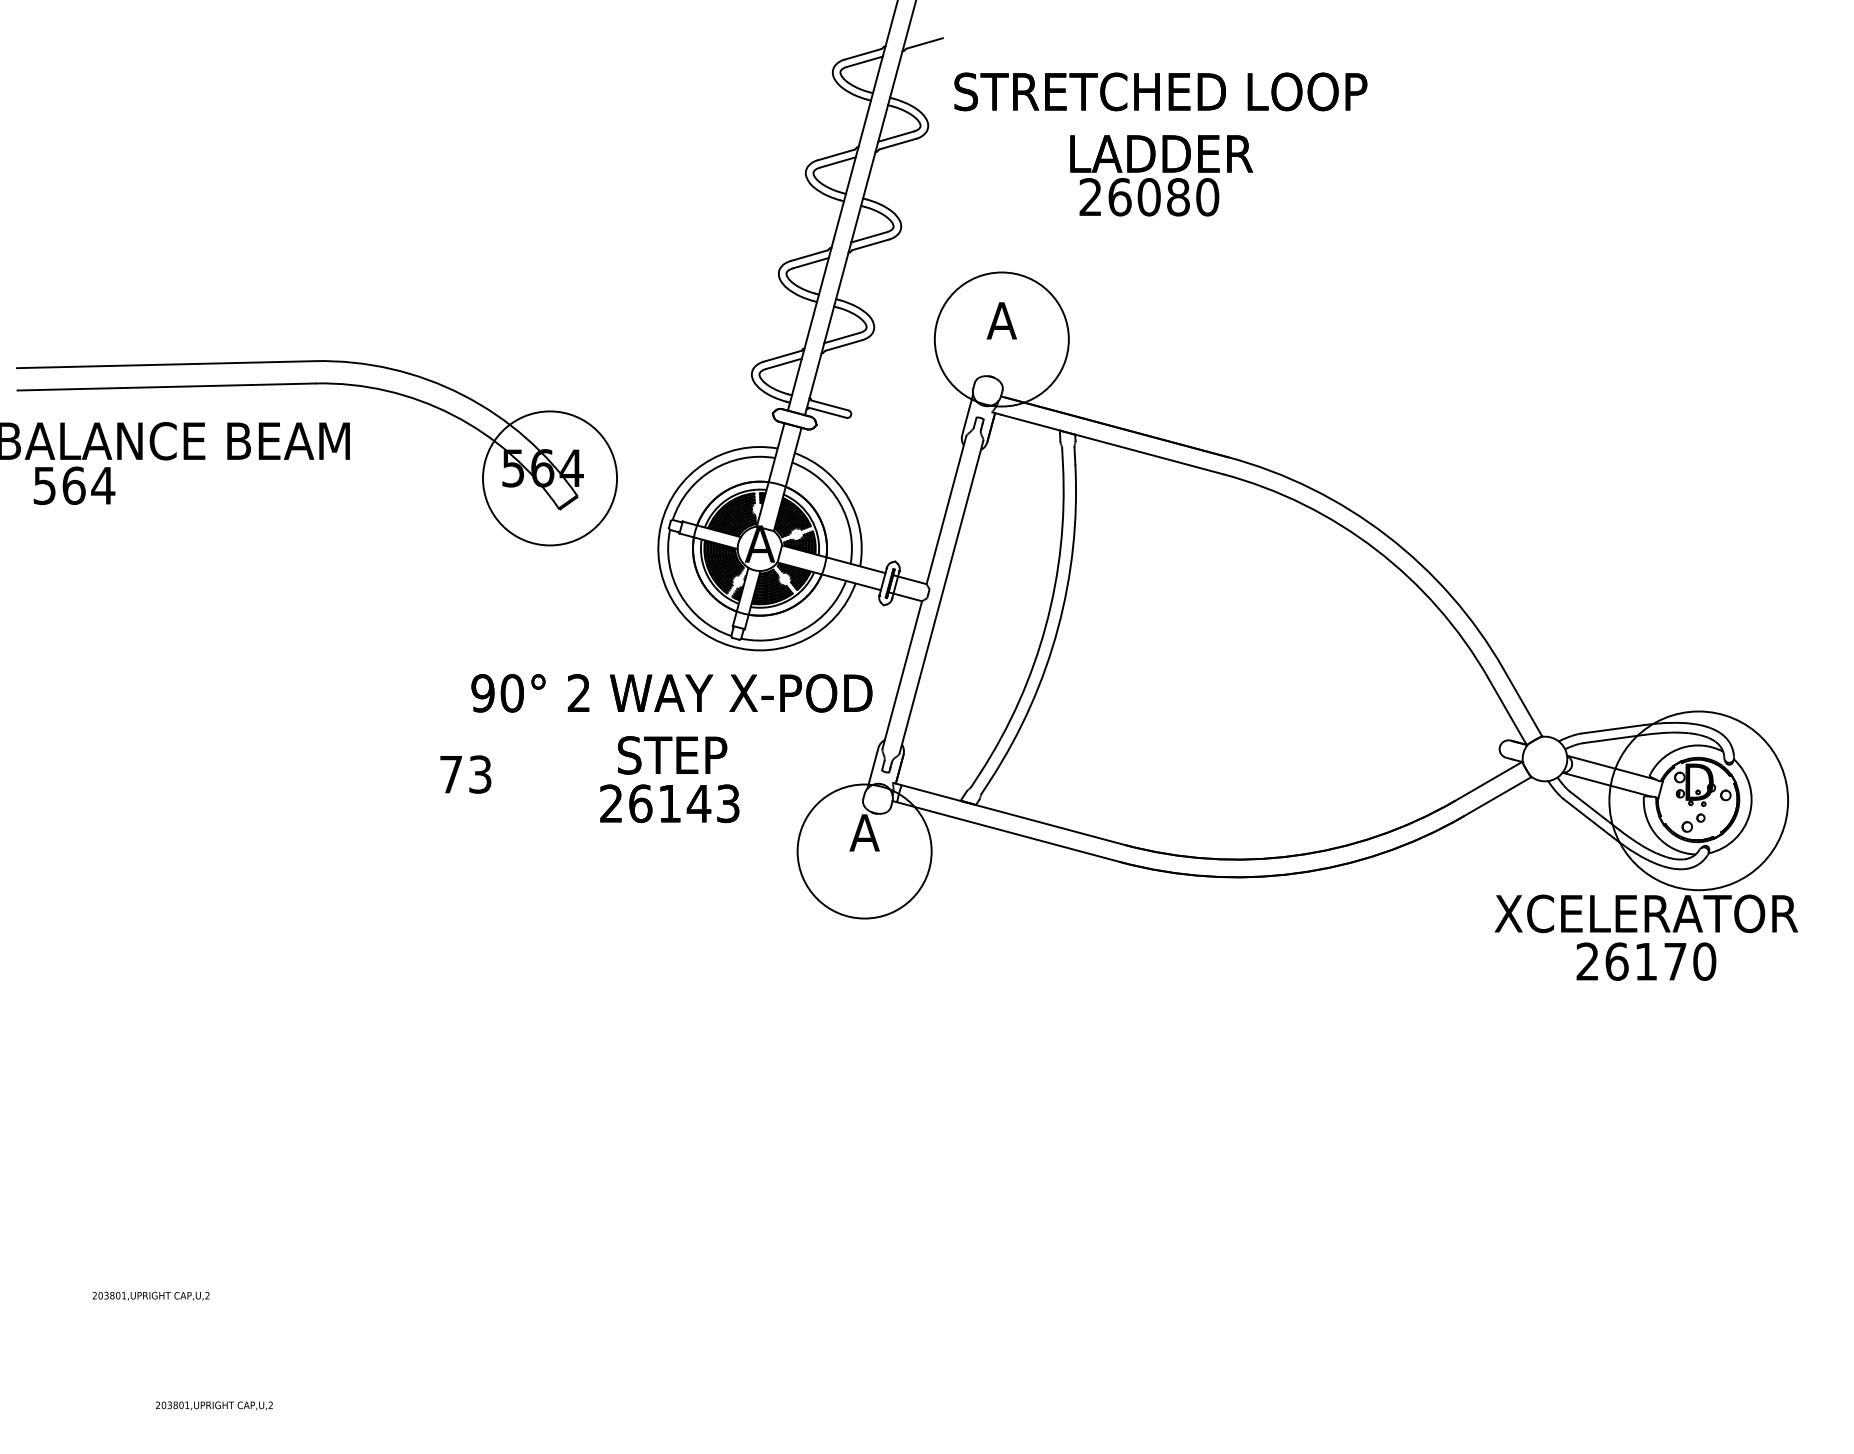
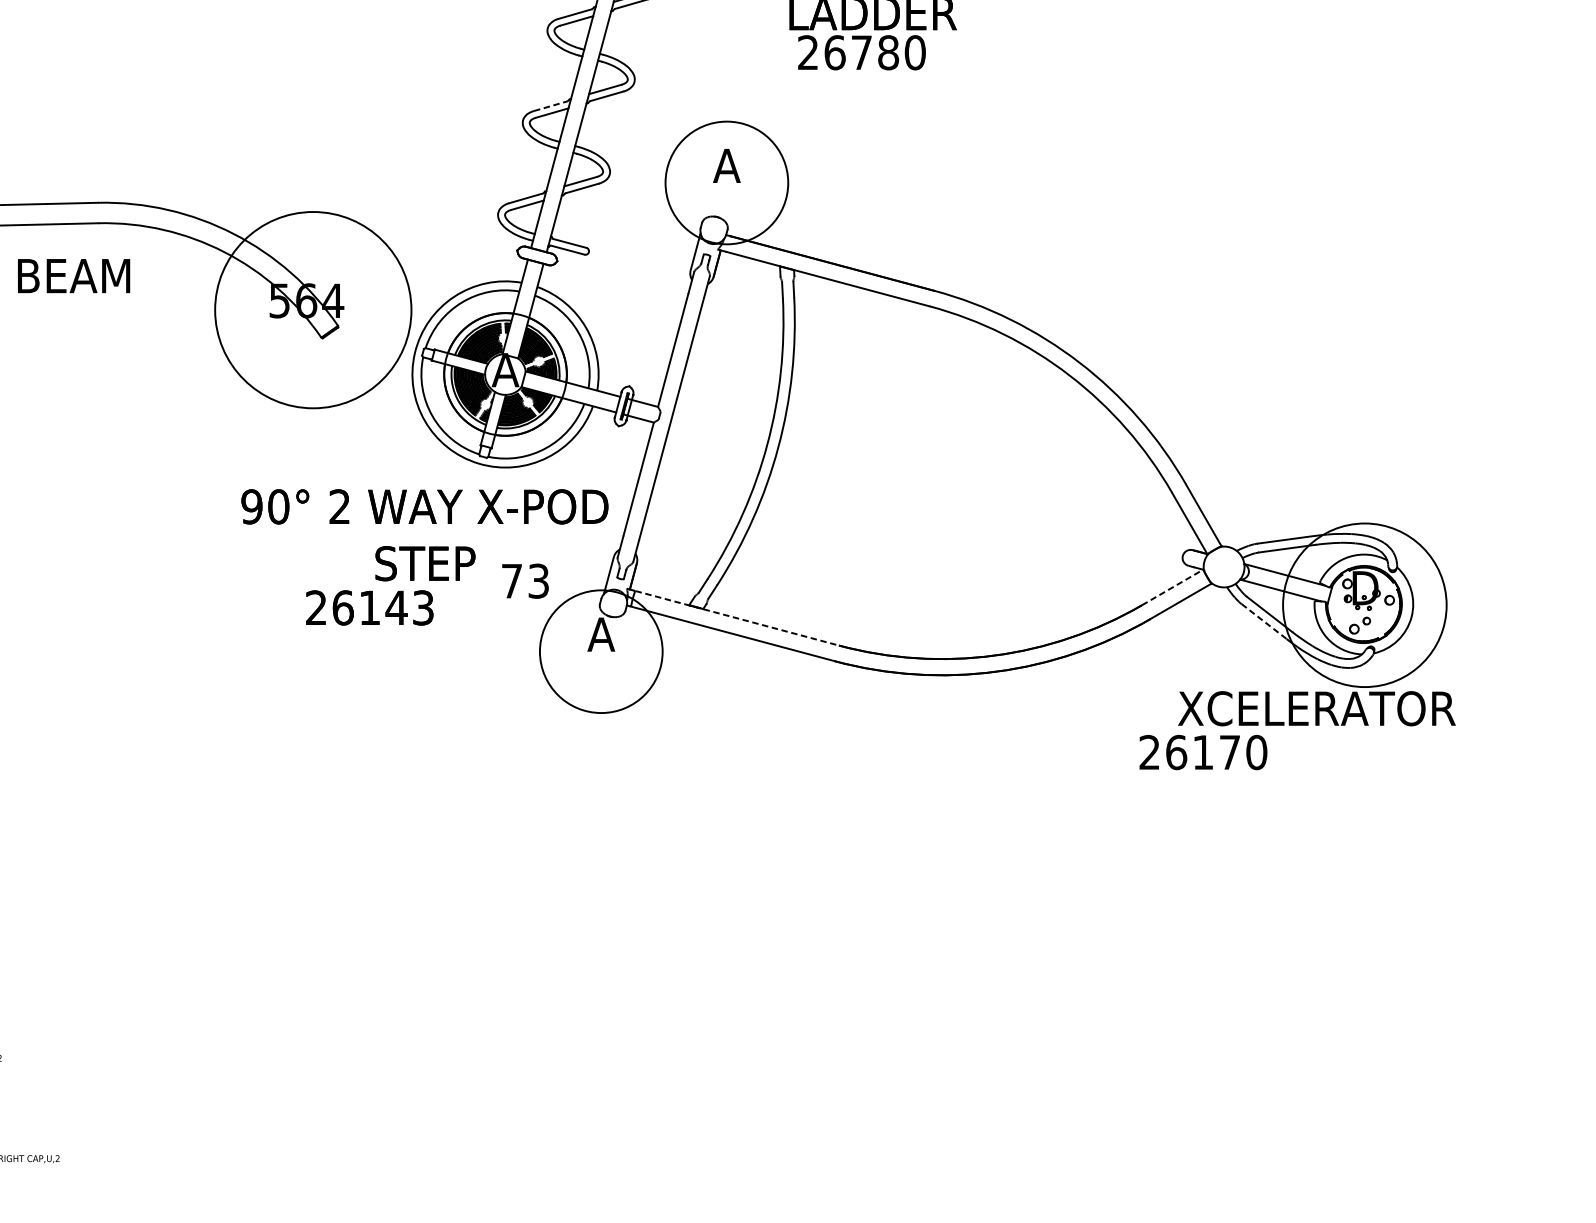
text: (1148, 197) -> (861, 52), 26080 -> 26780
line: (809, 255) -> (550, 106), solid -> dashed
circle: (550, 478) -> (313, 310), size x1.6
text: (465, 774) -> (525, 581), moved
line: (1488, 781) -> (1172, 587), solid -> dashed
text: (669, 803) -> (369, 607), moved
line: (1013, 815) -> (737, 618), solid -> dashed
line: (1589, 818) -> (1264, 621), solid -> dashed
text: (1646, 961) -> (1203, 752), moved

